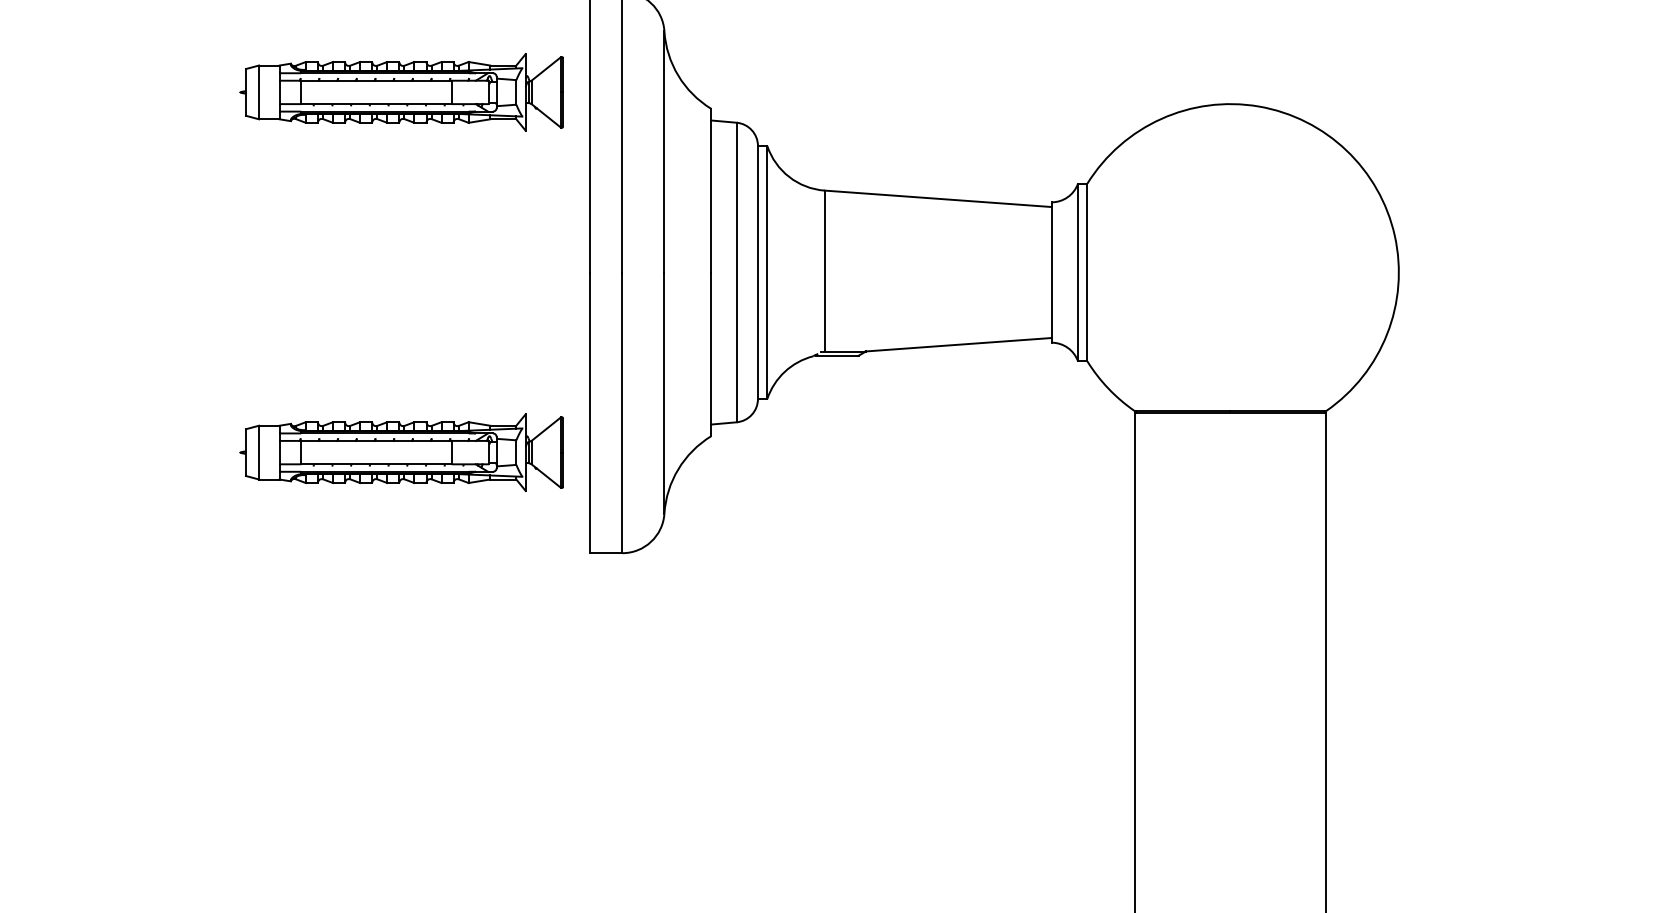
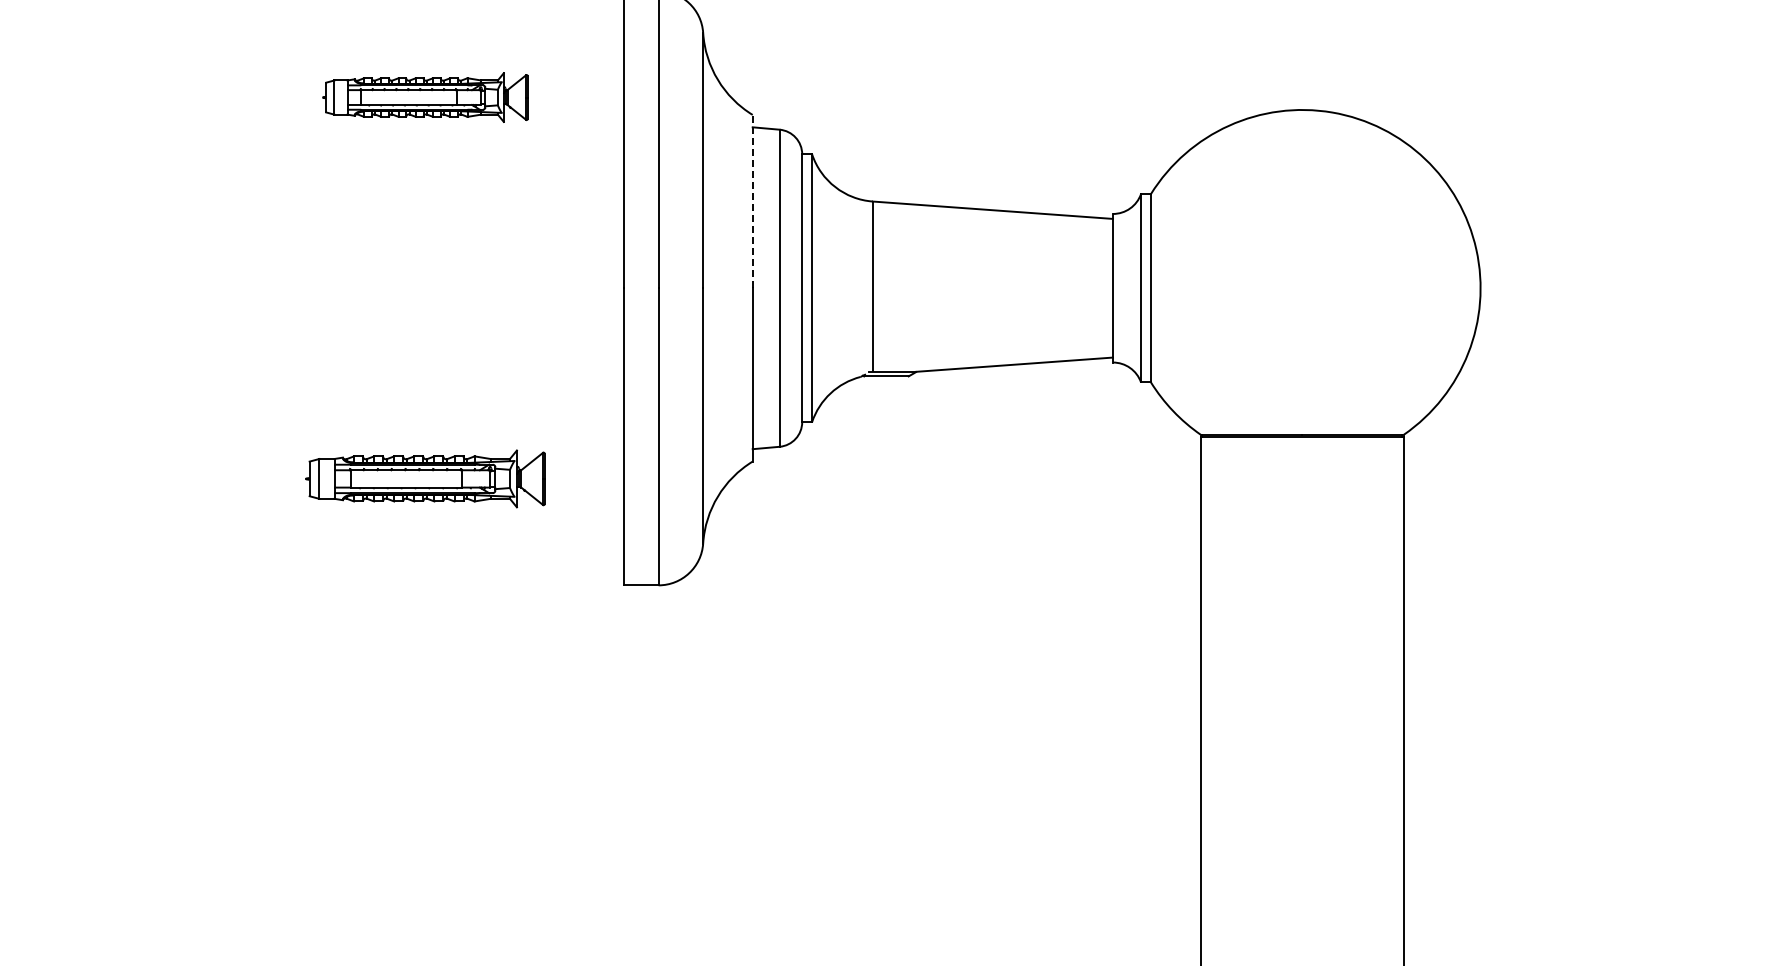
part: (401, 92) -> (424, 97), size x0.6
line: (711, 190) -> (752, 201), solid -> dashed
part: (401, 452) -> (424, 478), size x0.7

